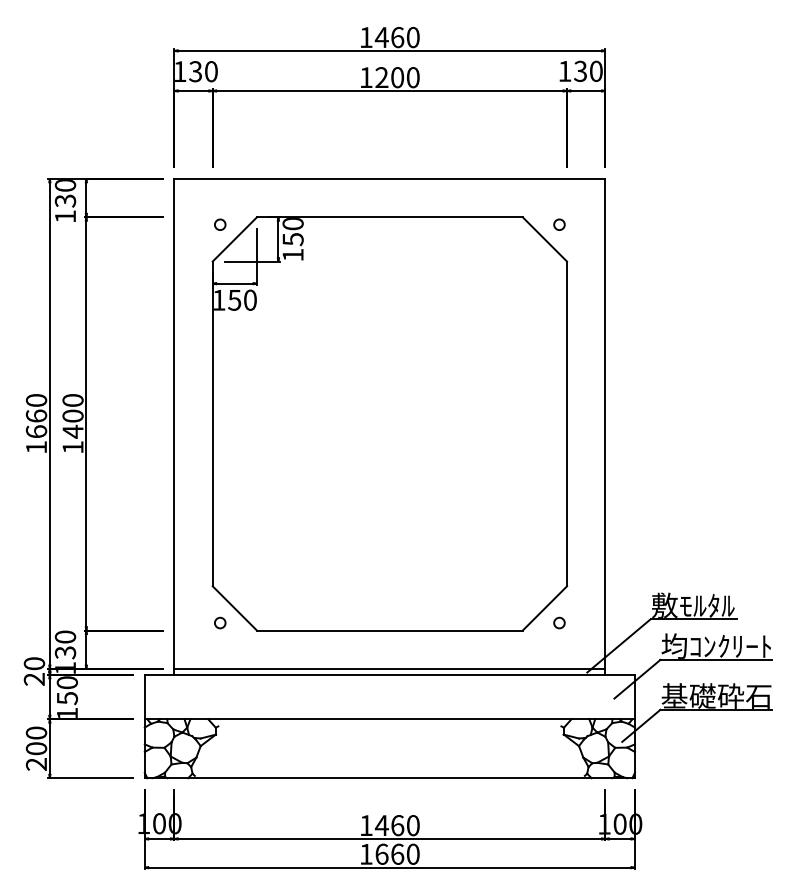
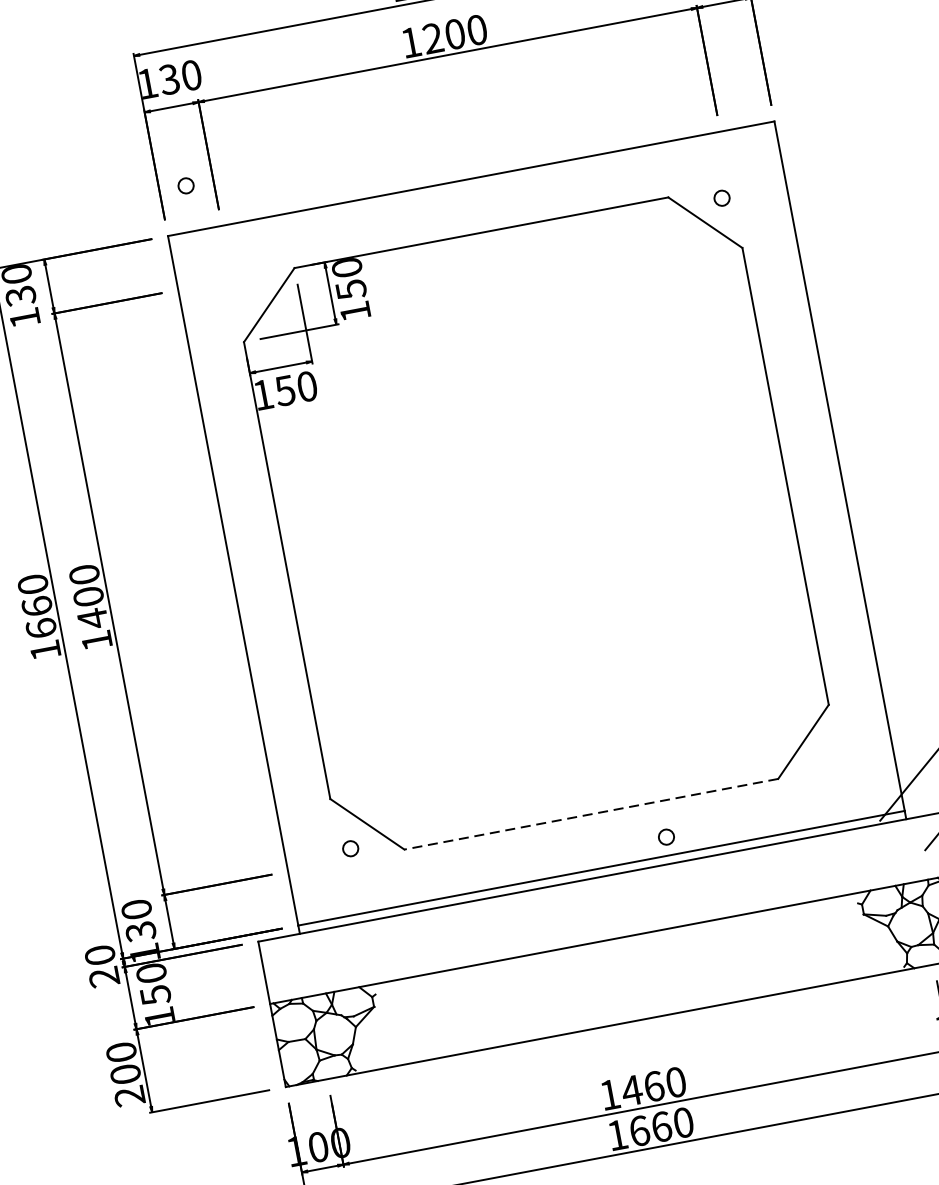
circle: (220, 224) -> (186, 185), moved
circle: (559, 622) -> (666, 836), moved
line: (389, 630) -> (590, 814), solid -> dashed

